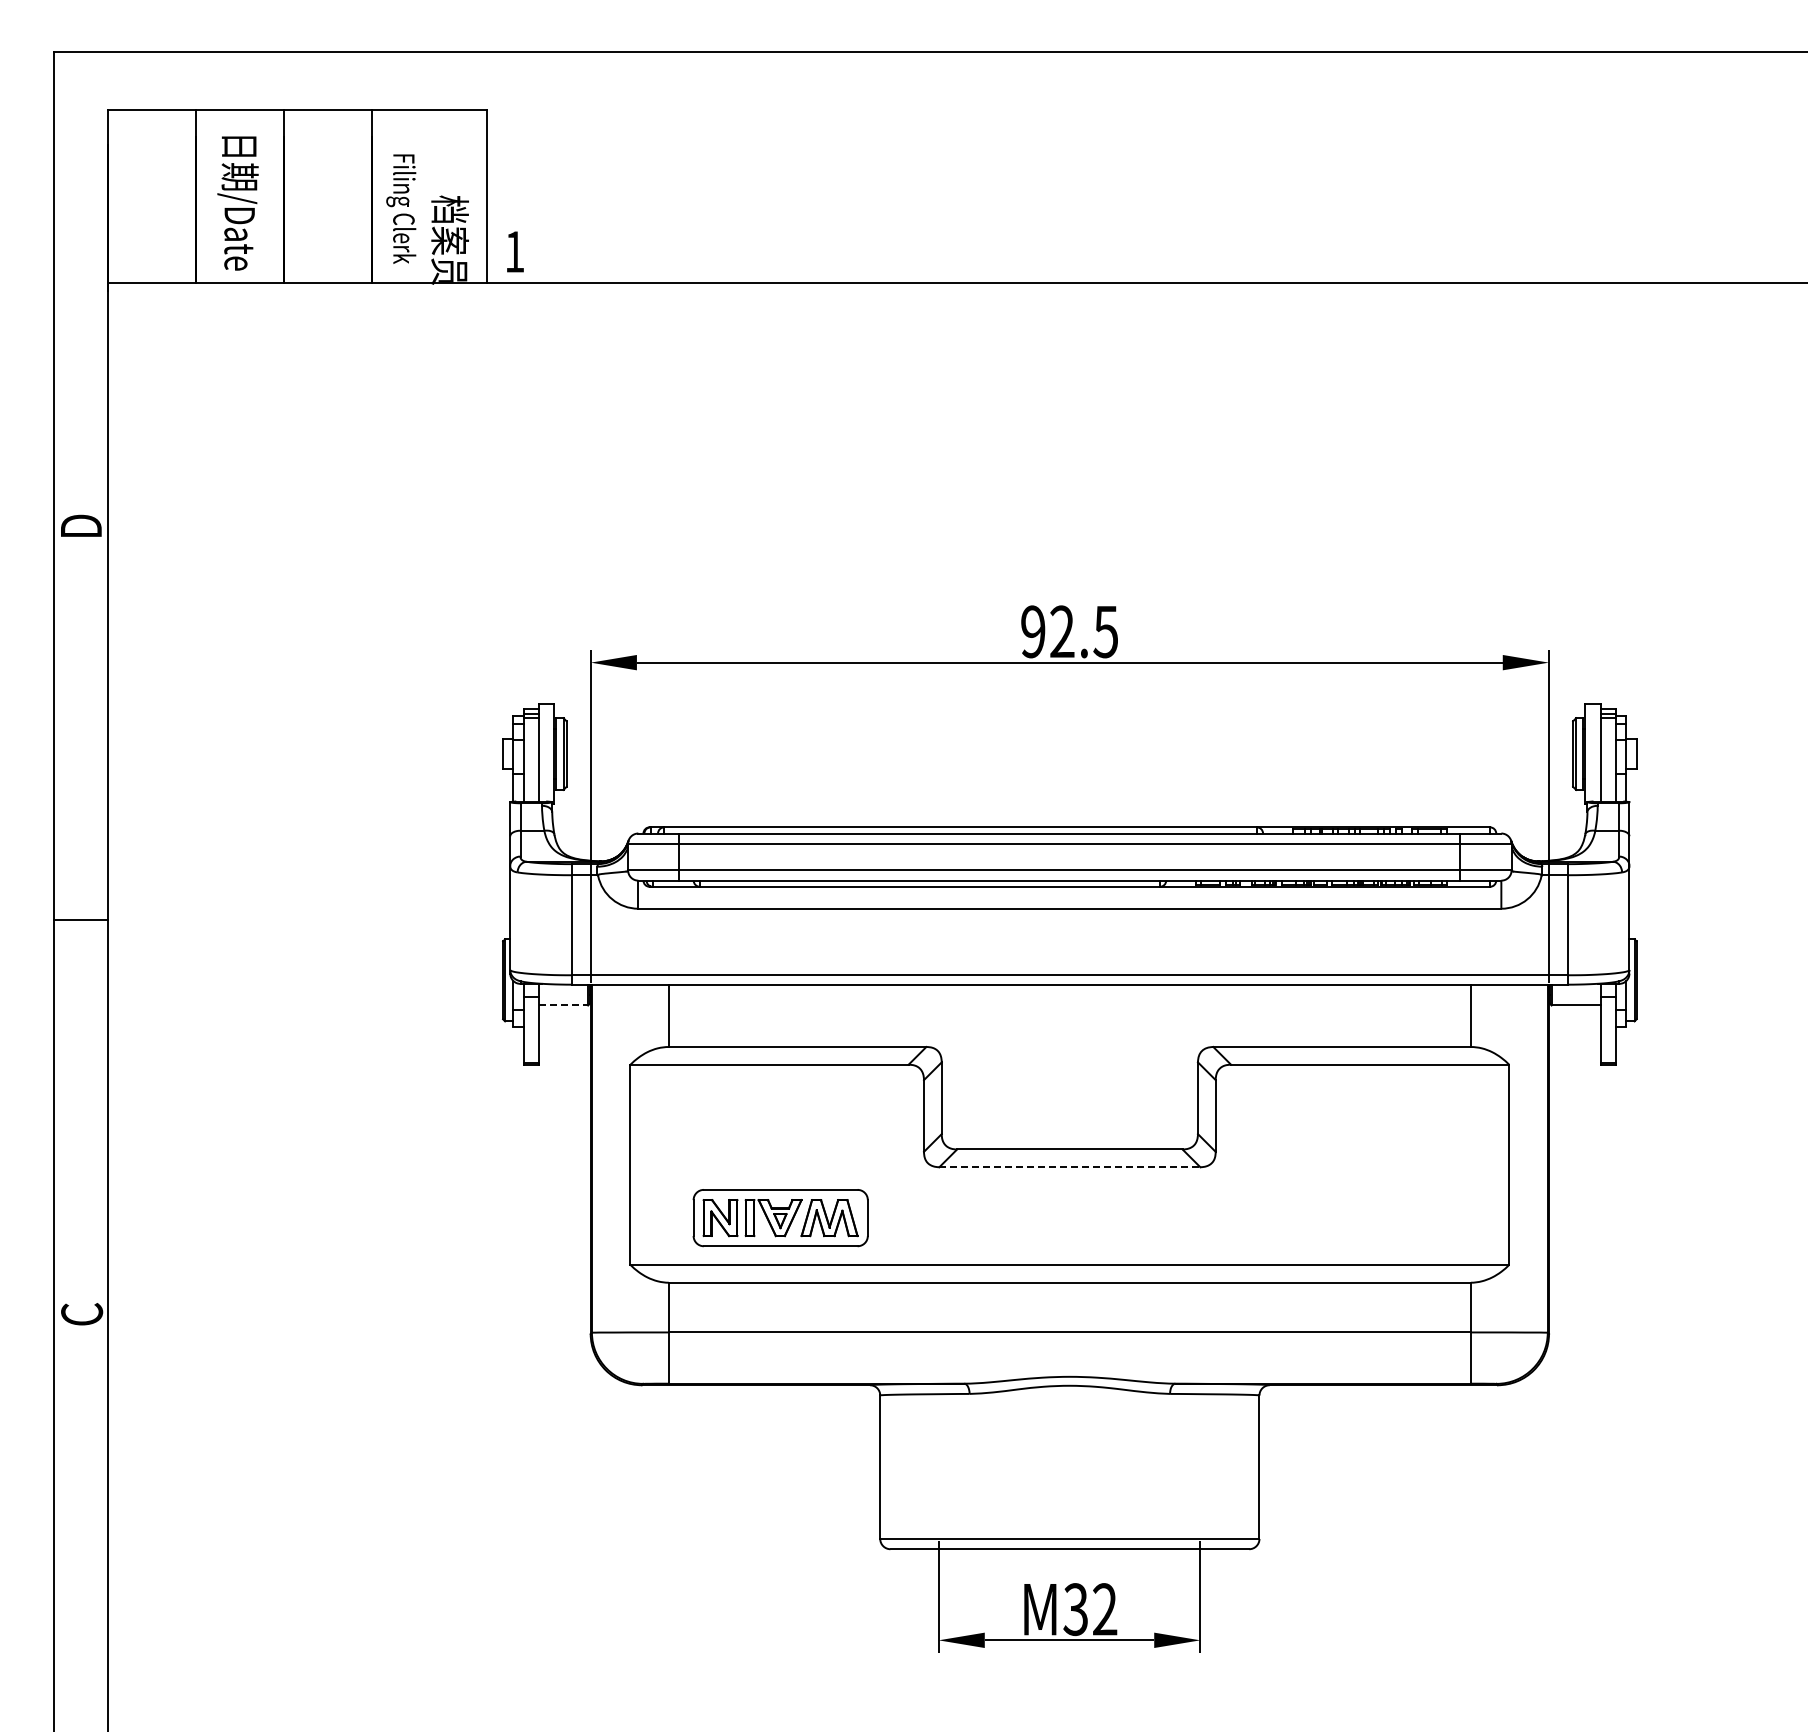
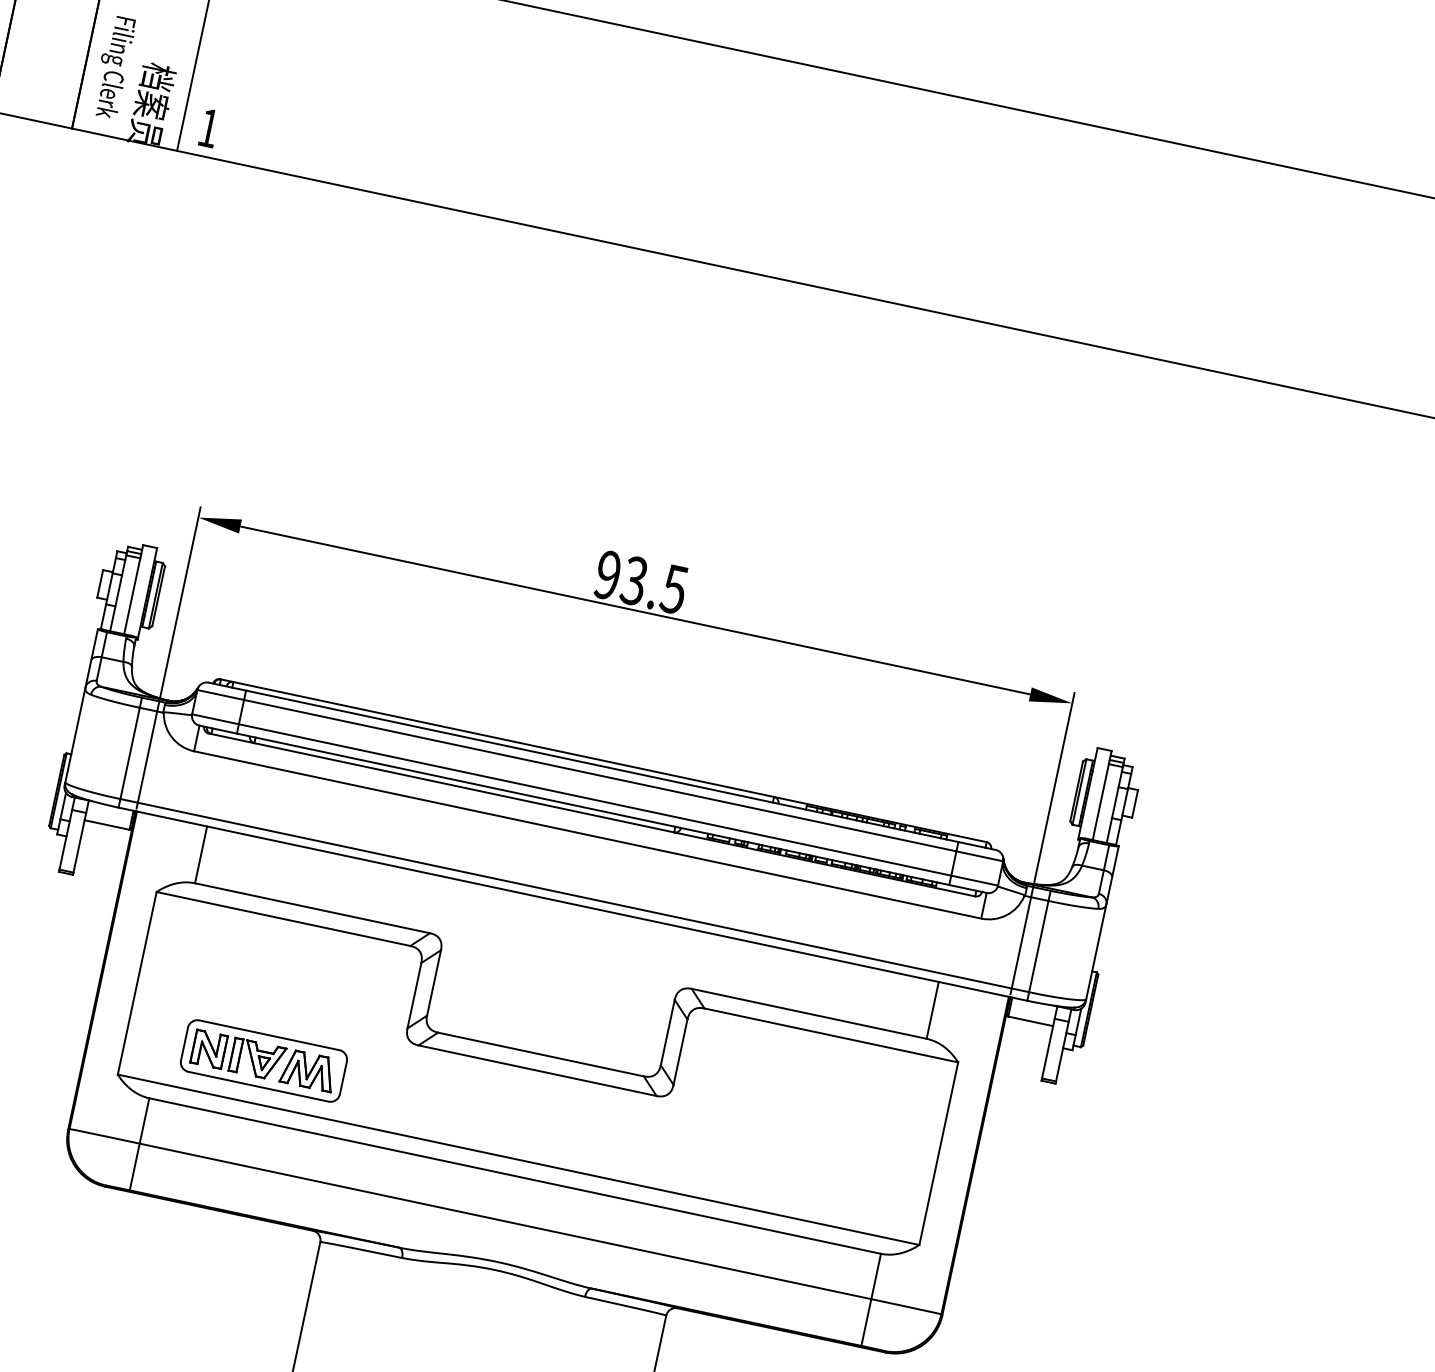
text: (1061, 631) -> (633, 580), 92.5 -> 93.5
line: (563, 1005) -> (107, 825), dashed -> solid
line: (1070, 1167) -> (538, 1071), dashed -> solid

